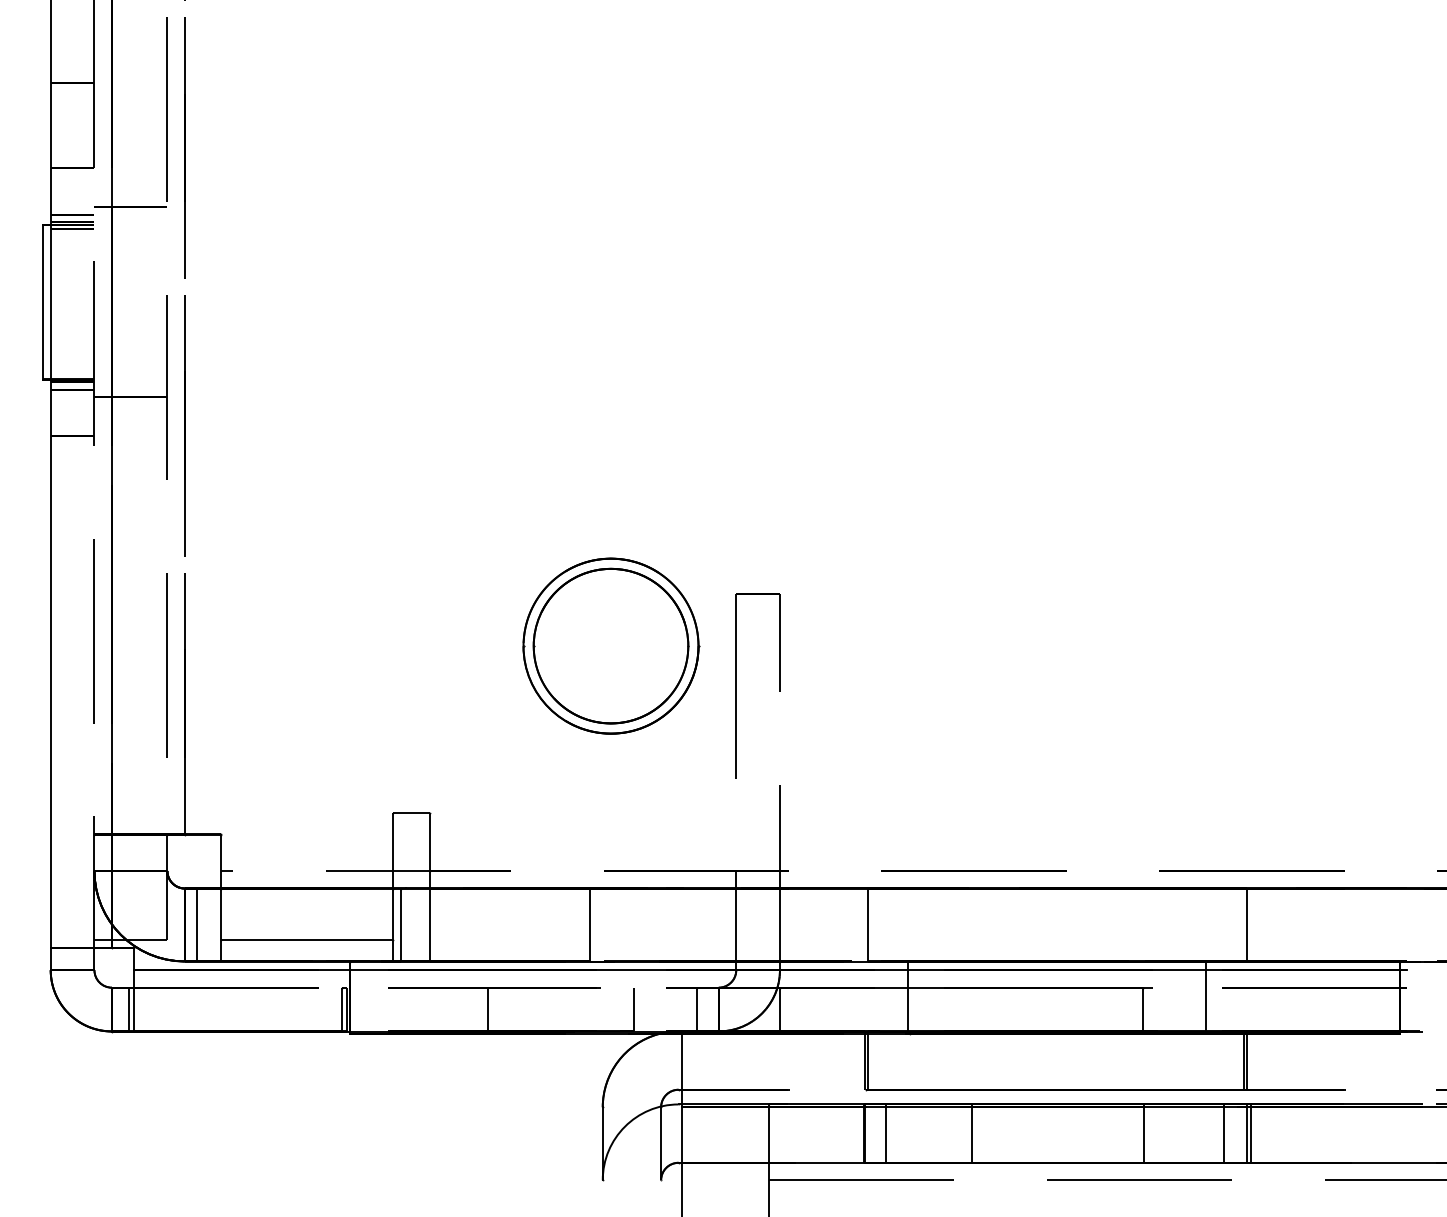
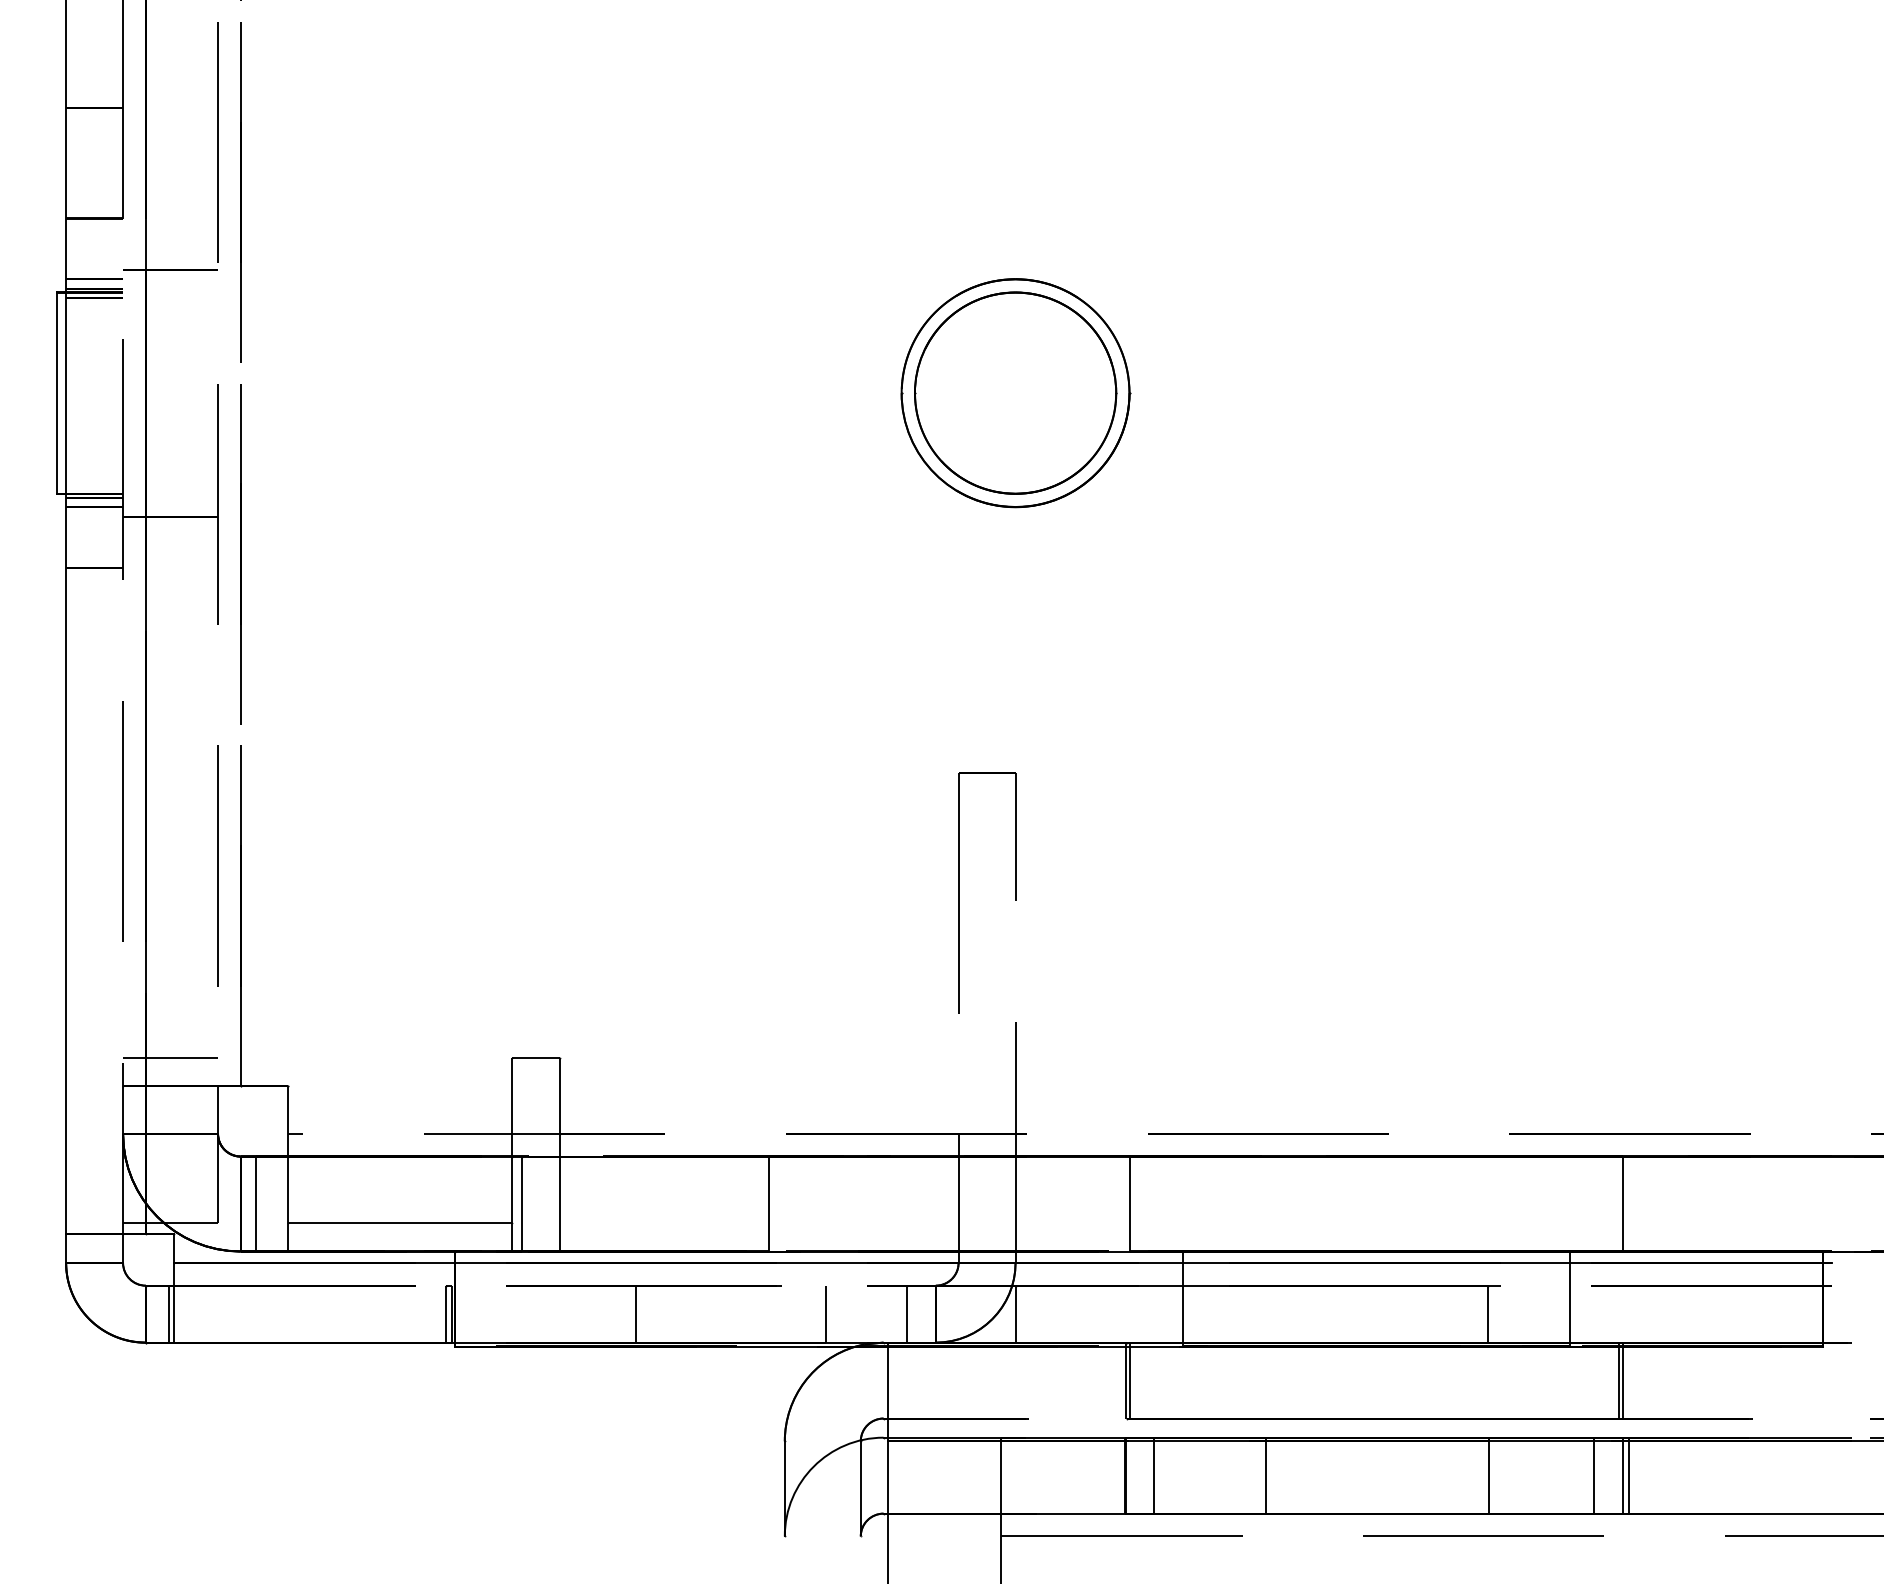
part: (611, 645) -> (1016, 392), moved
line: (130, 812) -> (169, 1057), added

